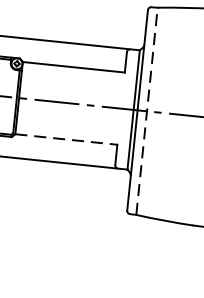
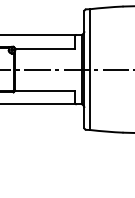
line: (146, 111) -> (89, 69), dashed -> solid
line: (67, 139) -> (45, 90), dashed -> solid

